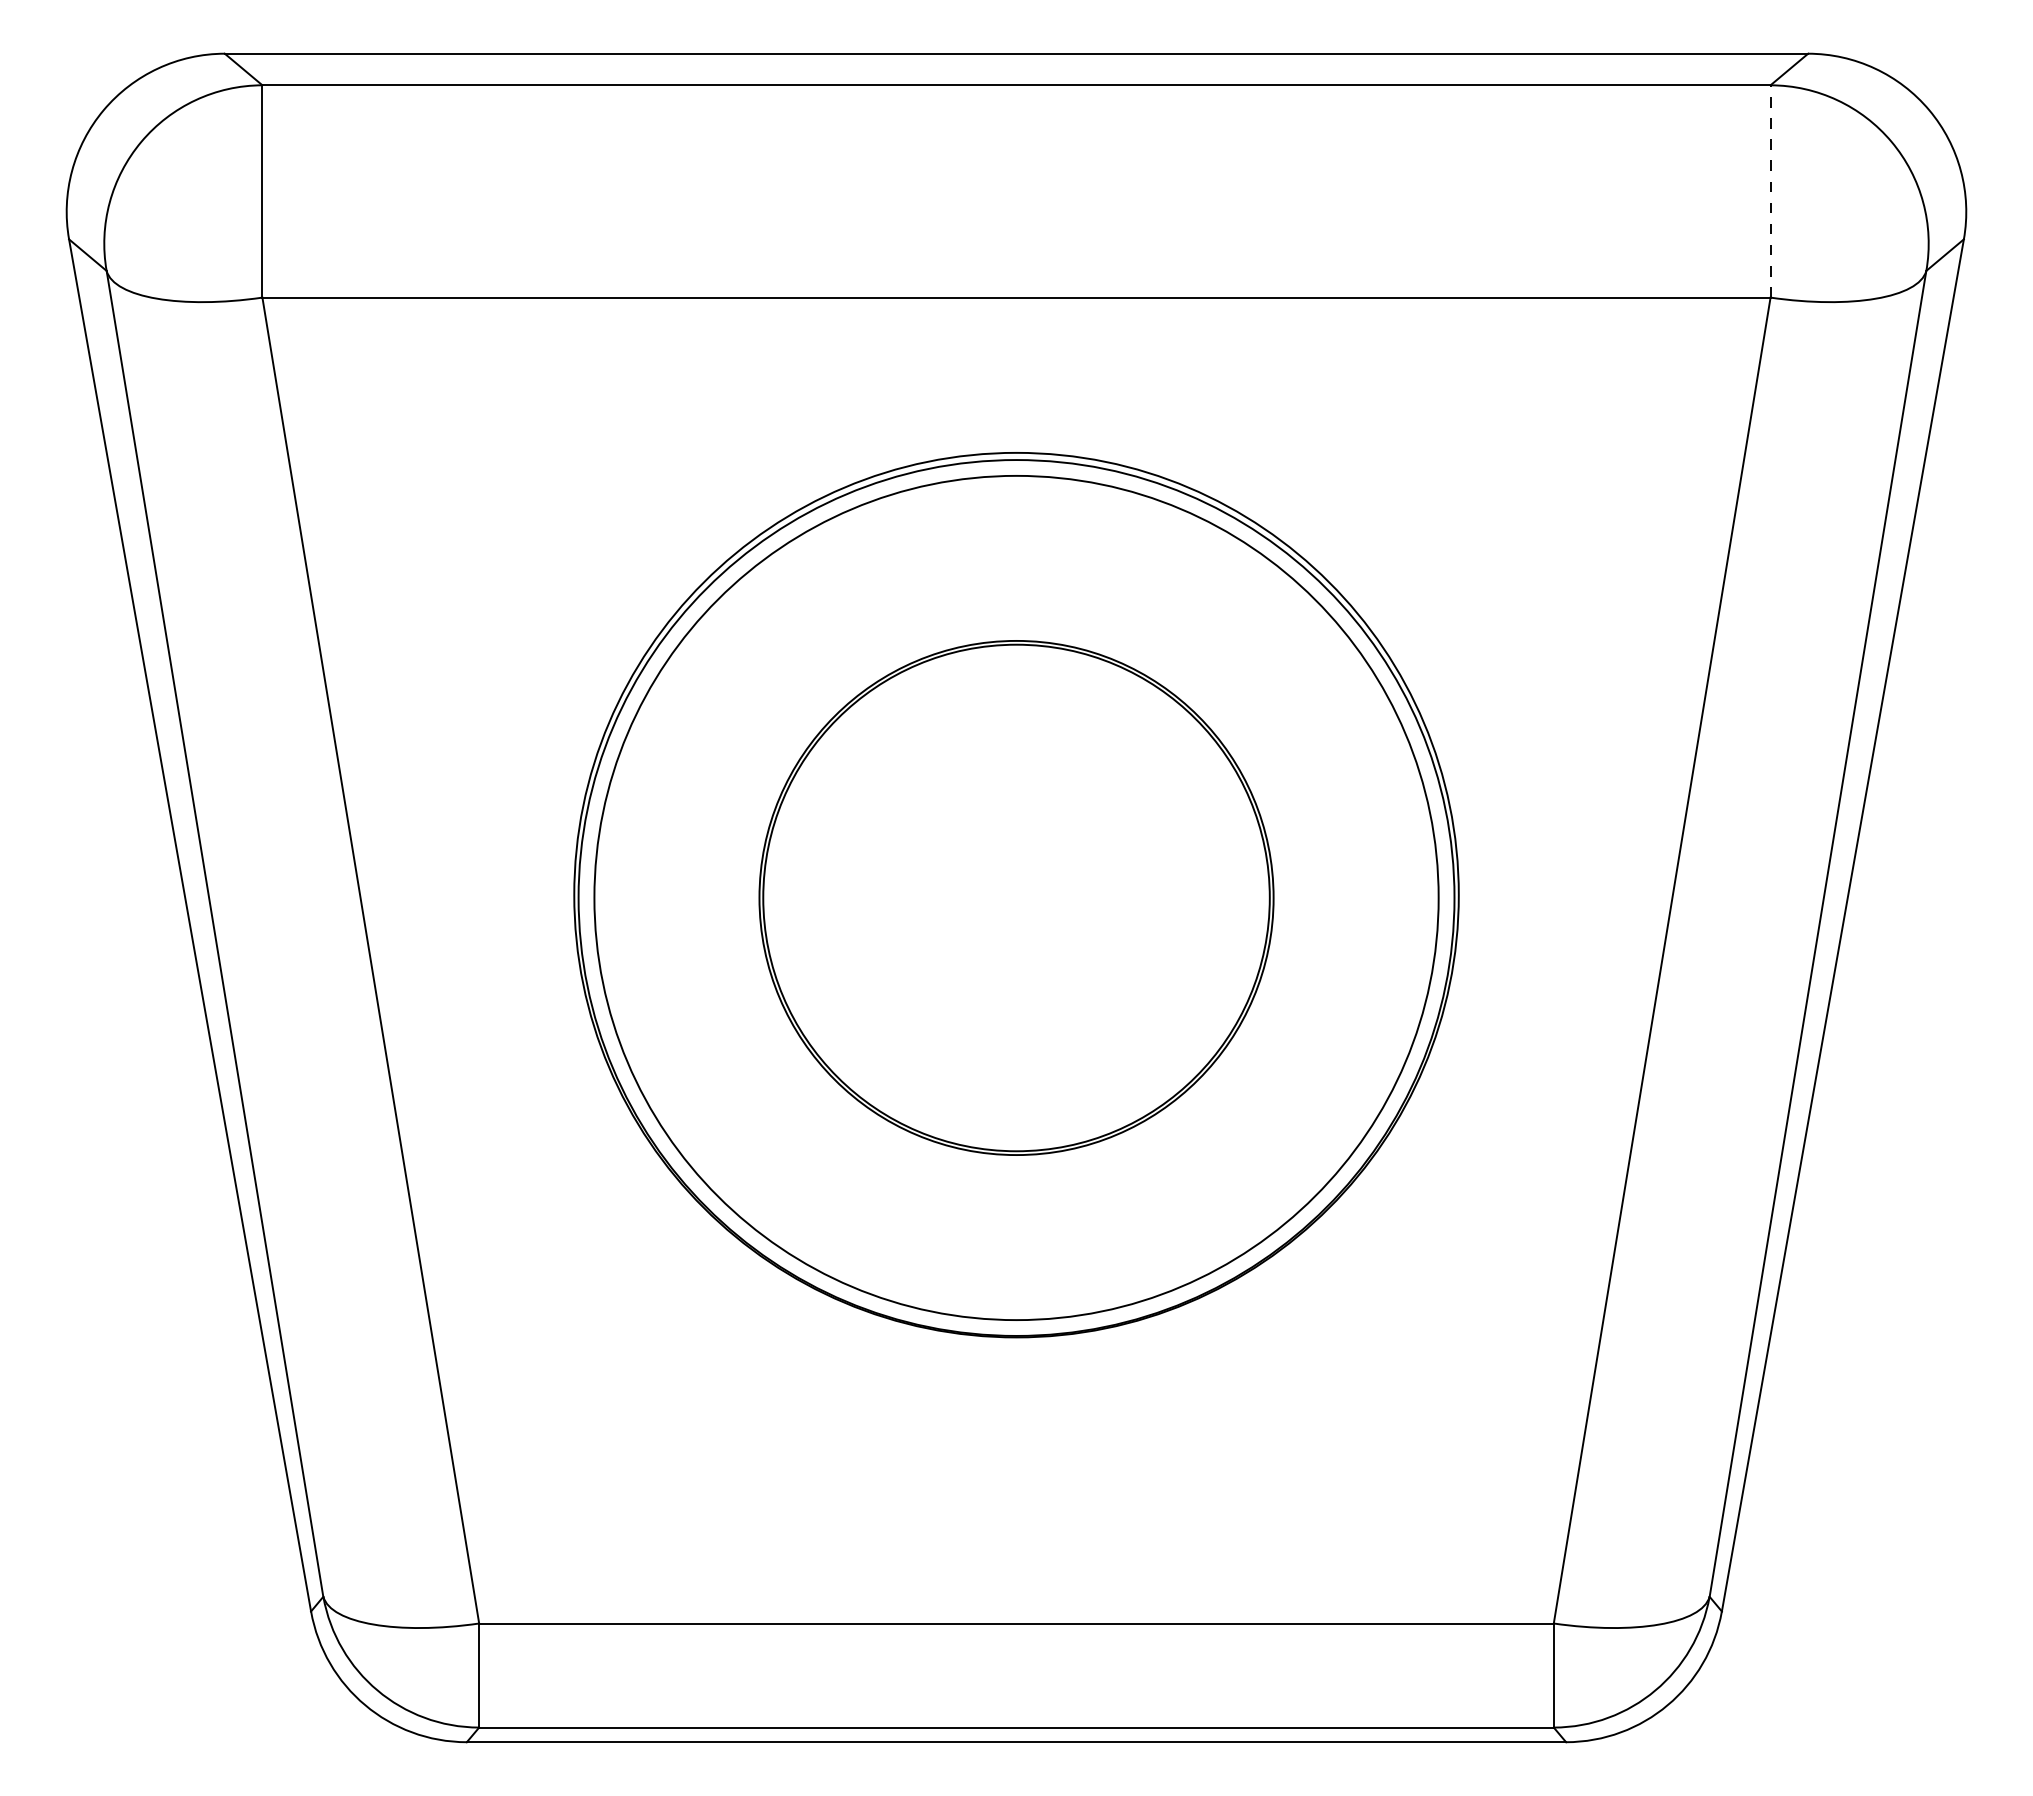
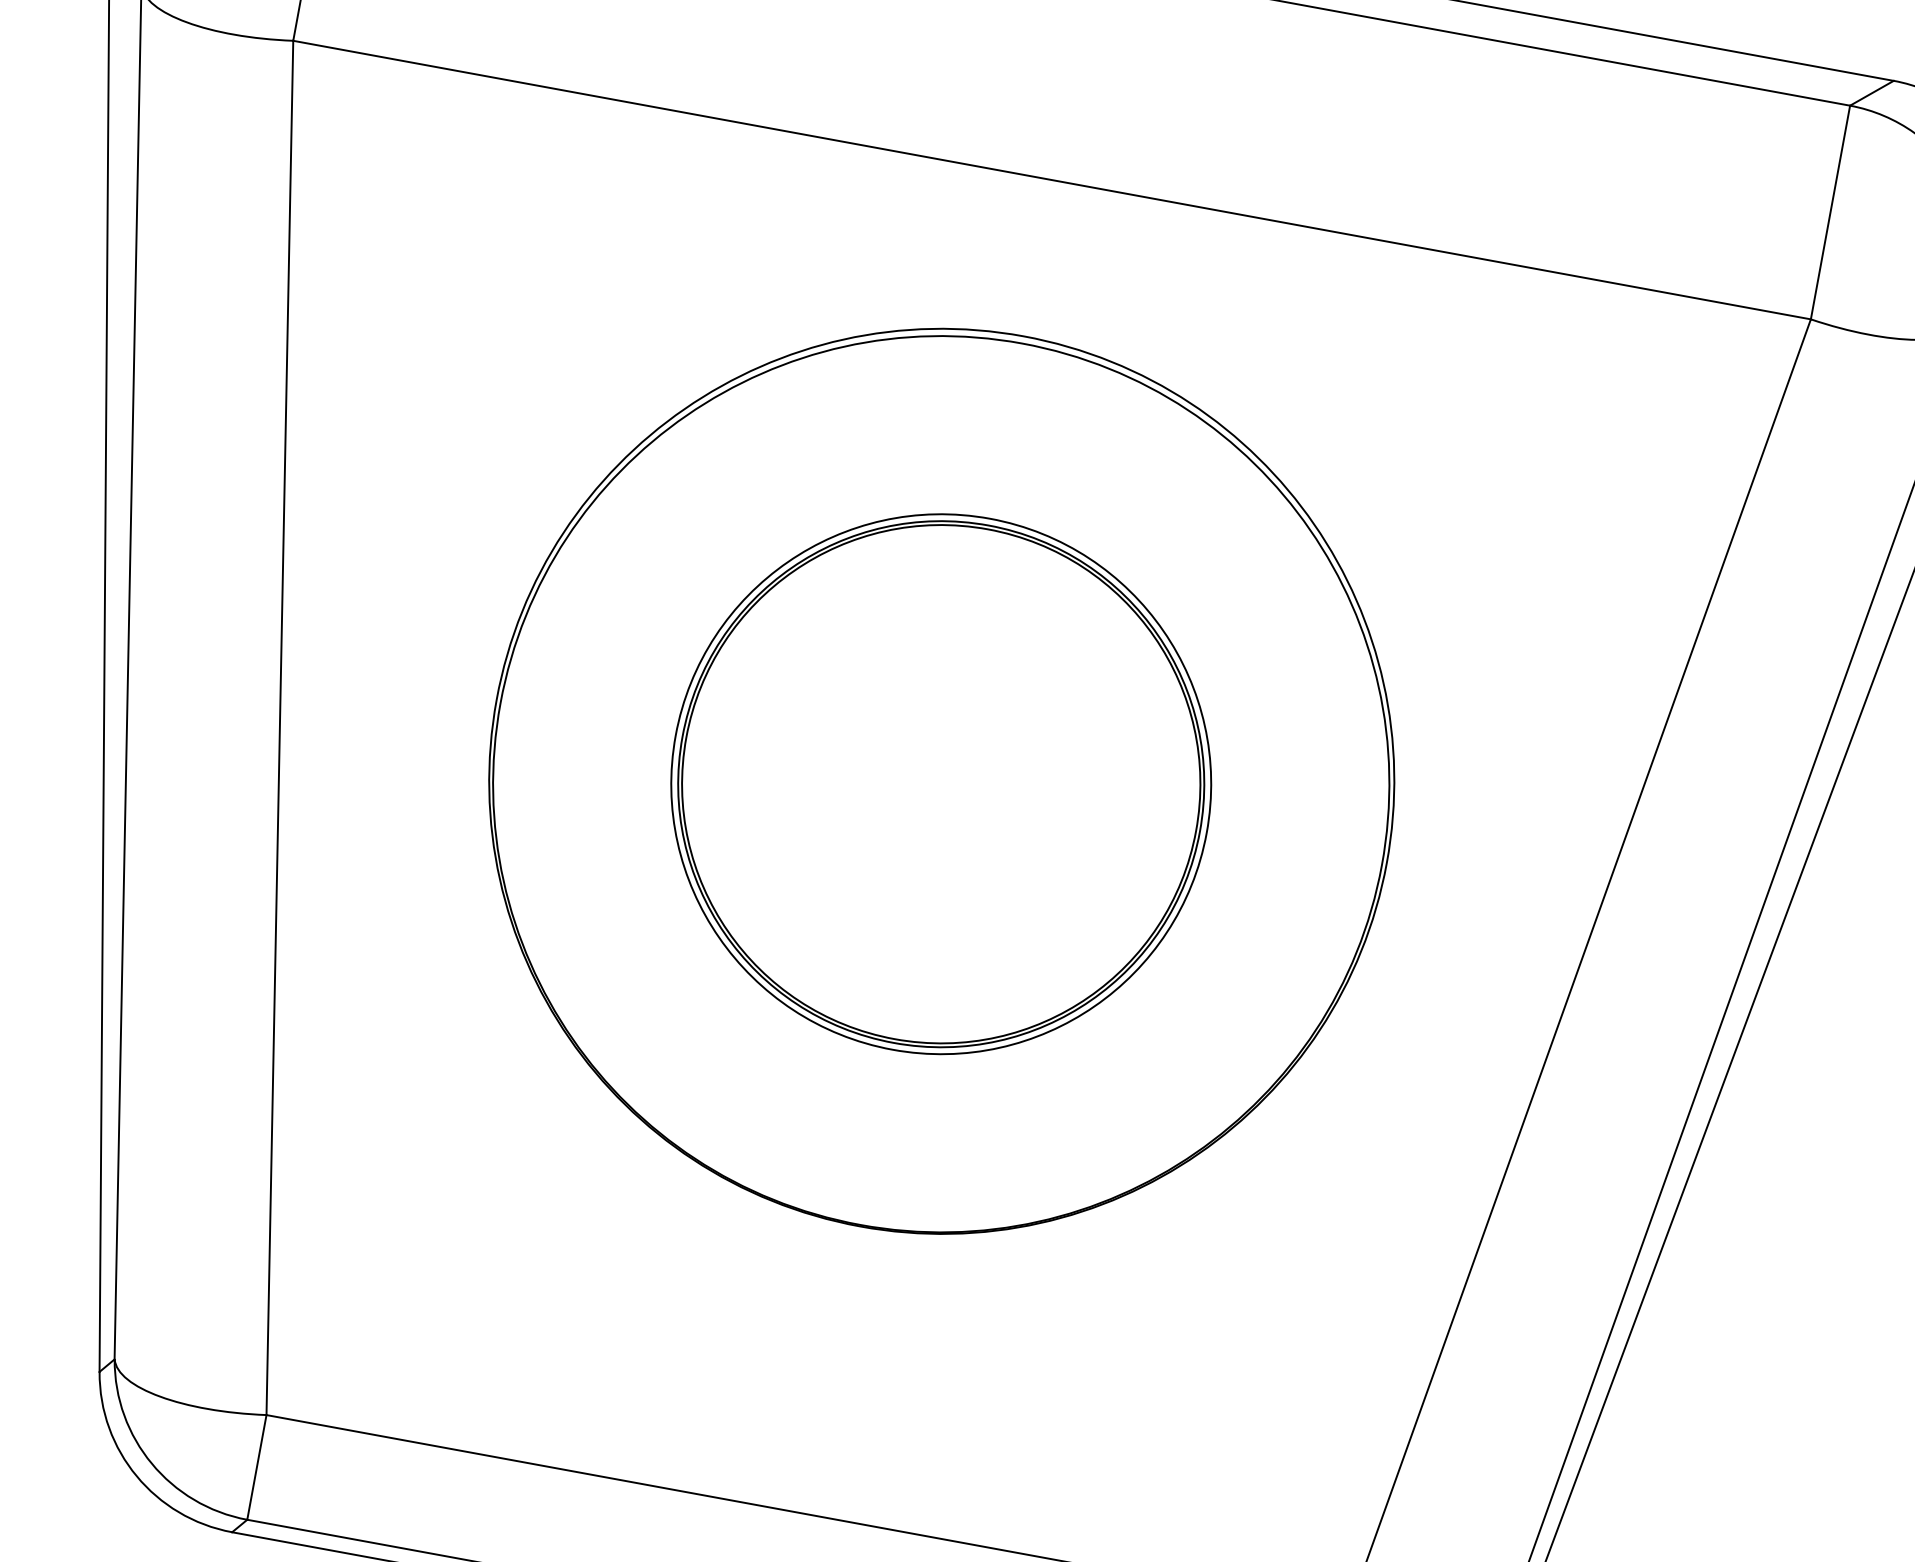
line: (1770, 190) -> (1830, 211), dashed -> solid
circle: (1016, 897) -> (941, 783), size x0.62

